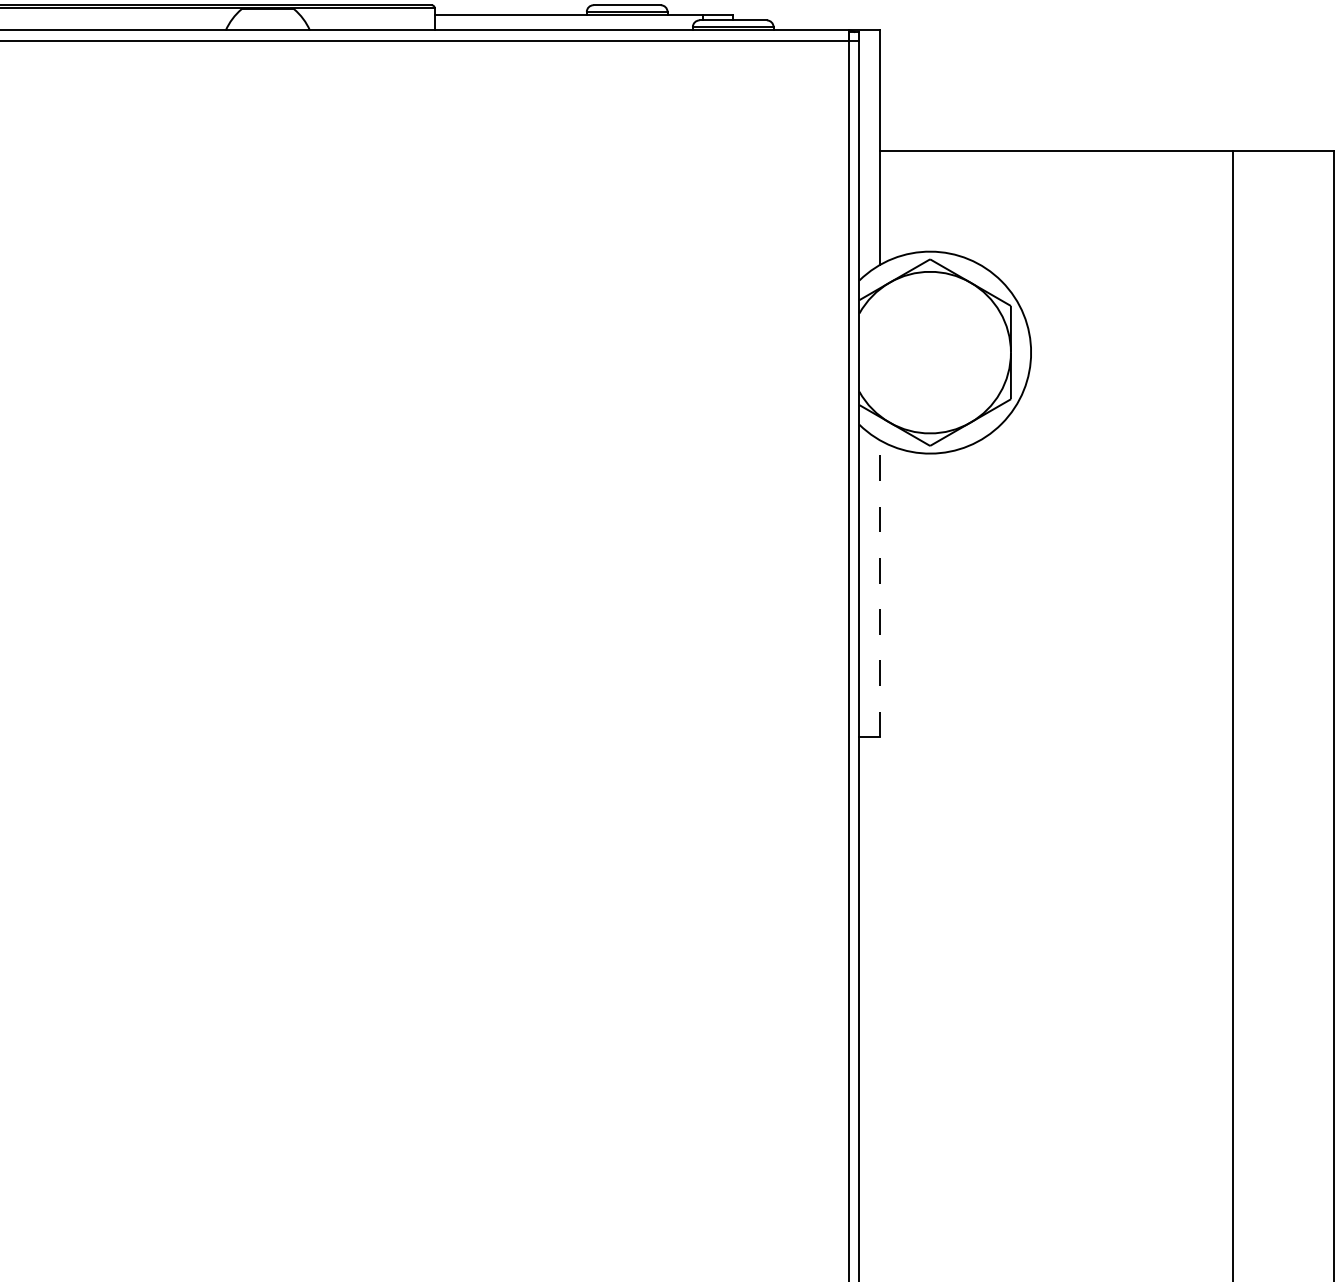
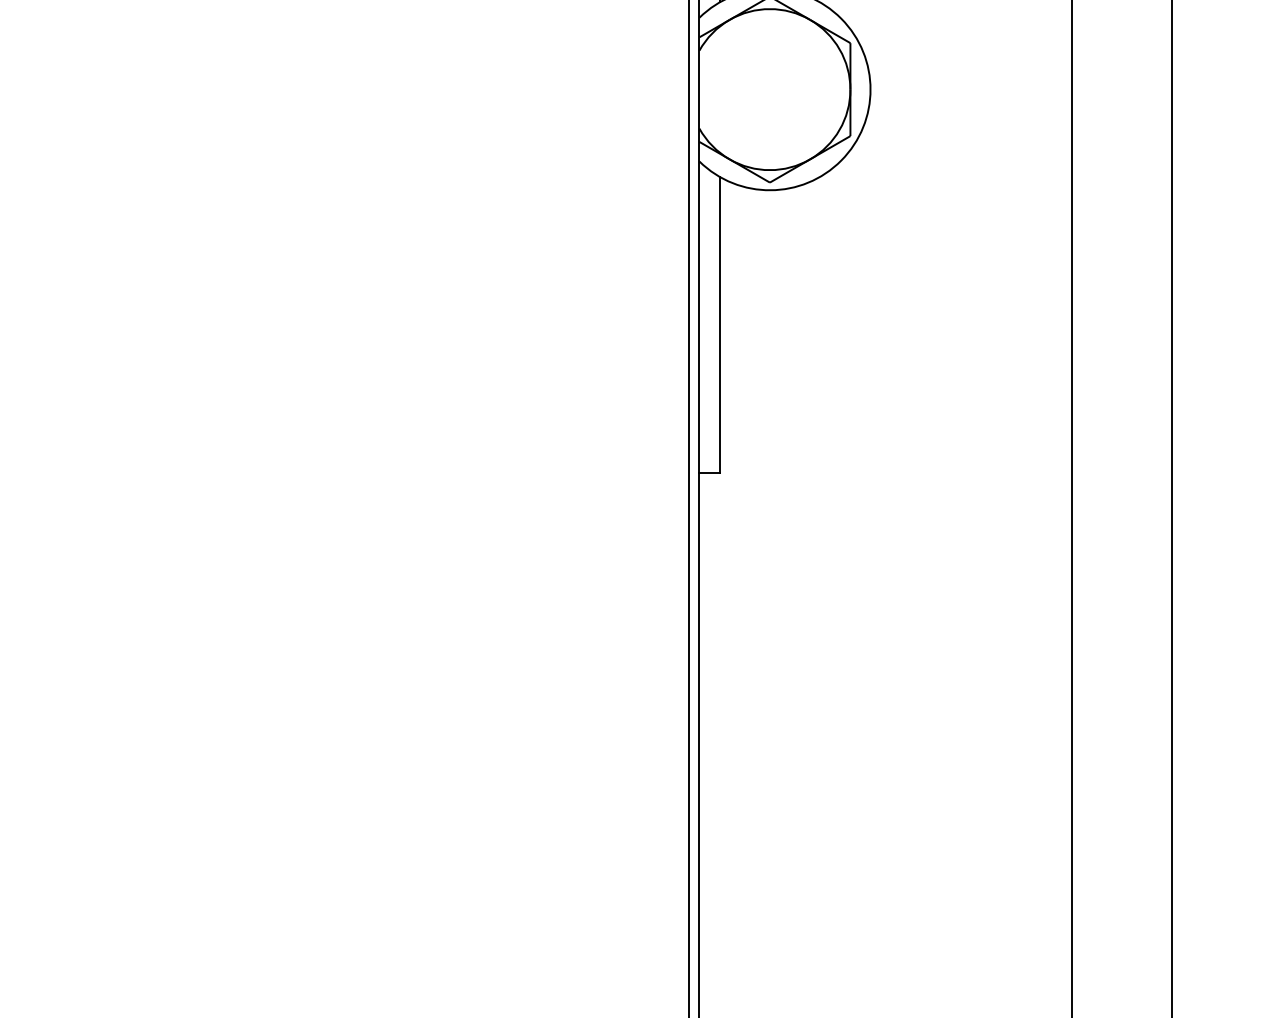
line: (879, 588) -> (719, 324), dashed -> solid

